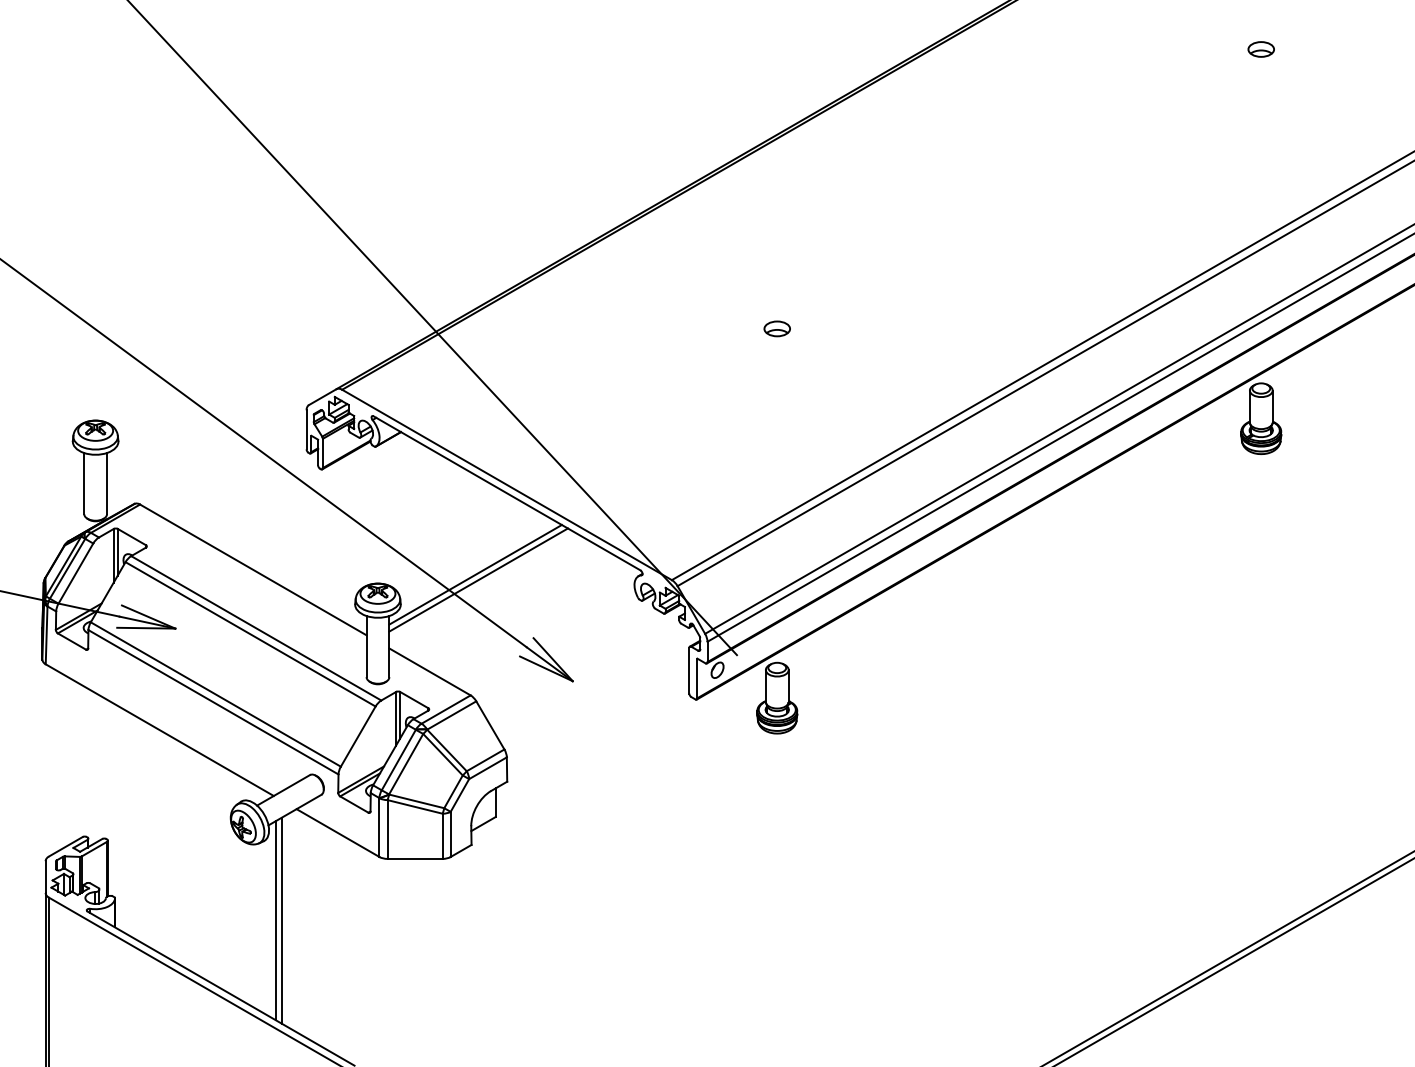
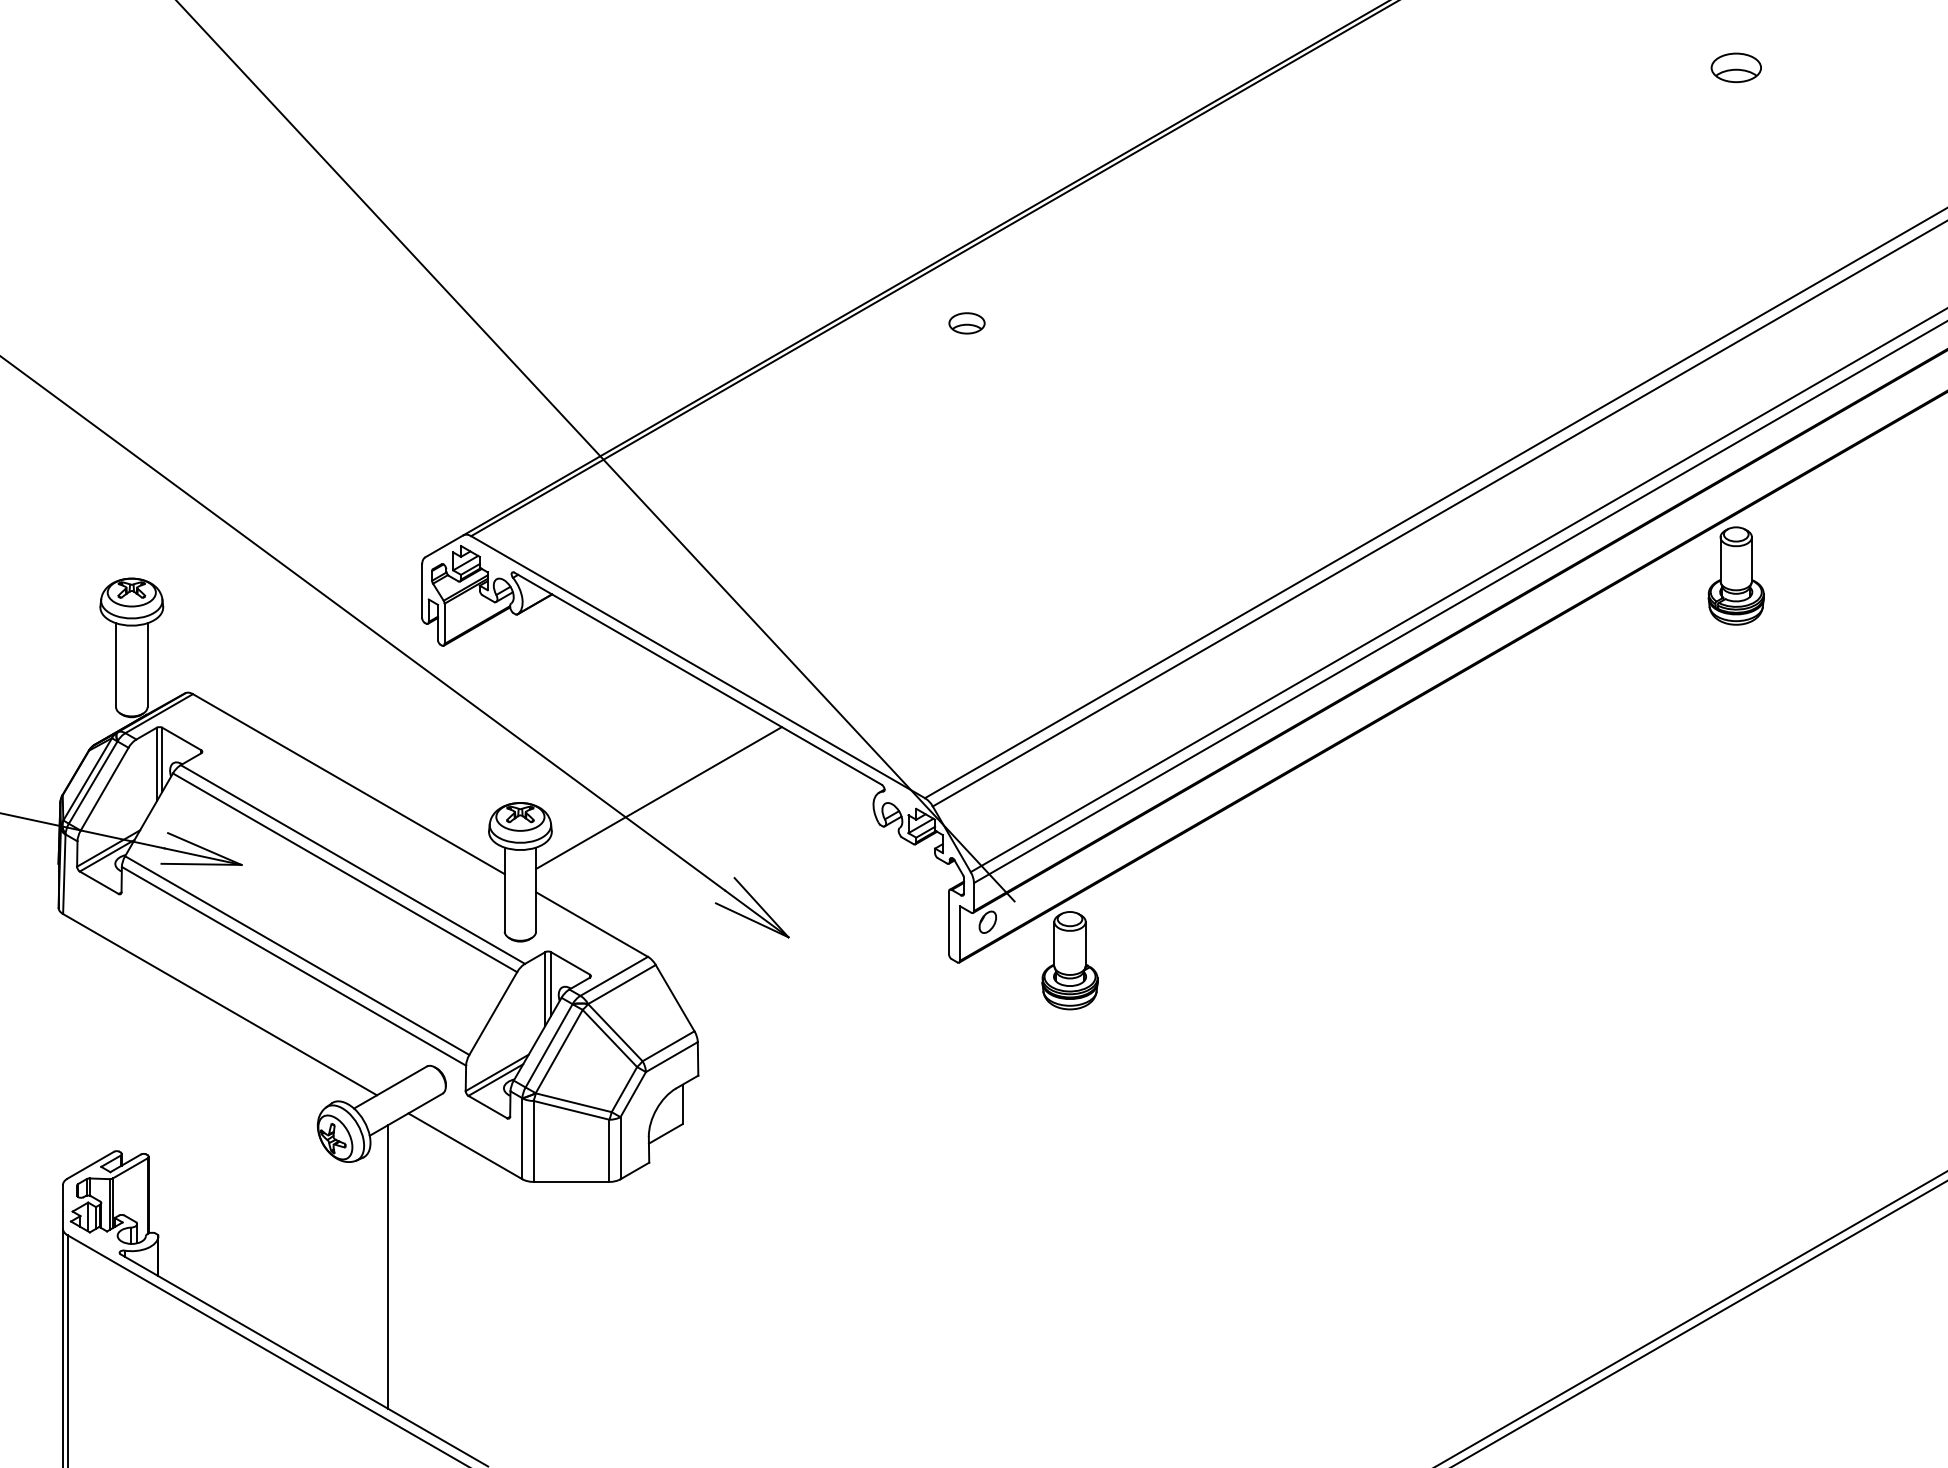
part: (1260, 49) -> (1735, 67), size x1.4
part: (776, 328) -> (966, 323), moved
line: (475, 574) -> (654, 790), removed
line: (275, 920) -> (379, 1266), removed

